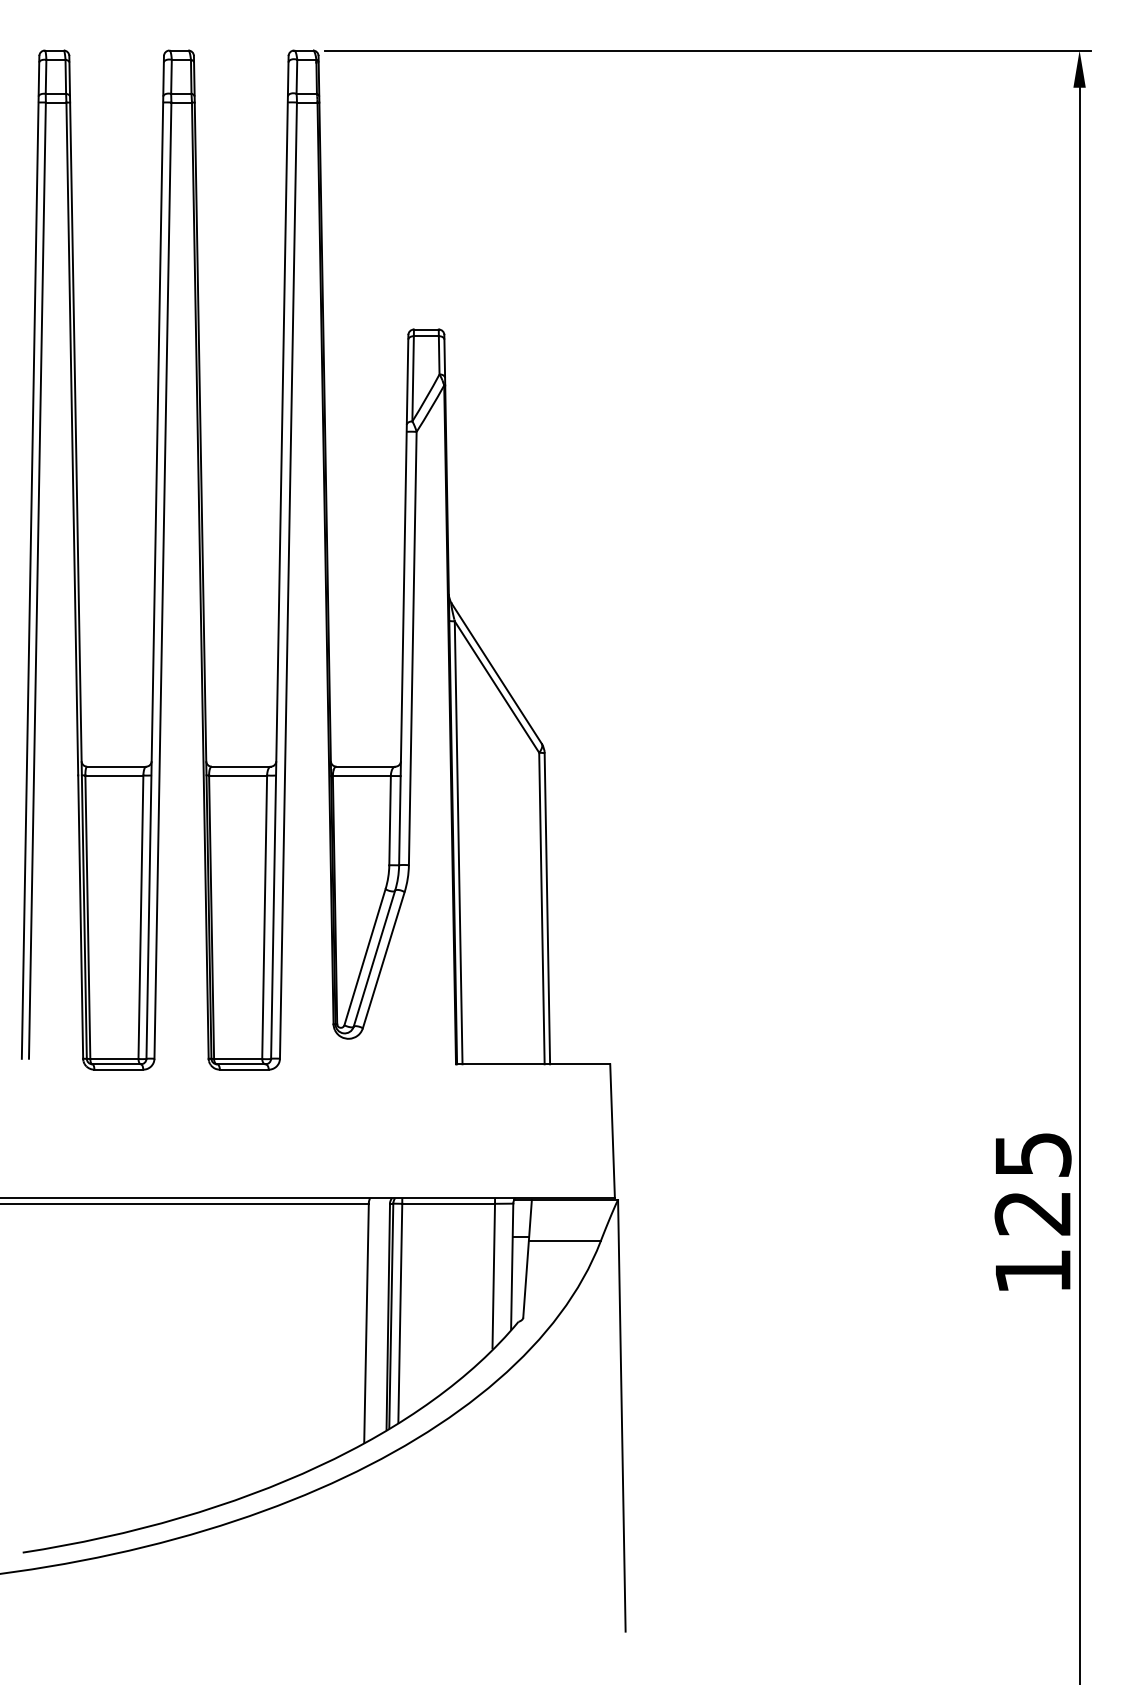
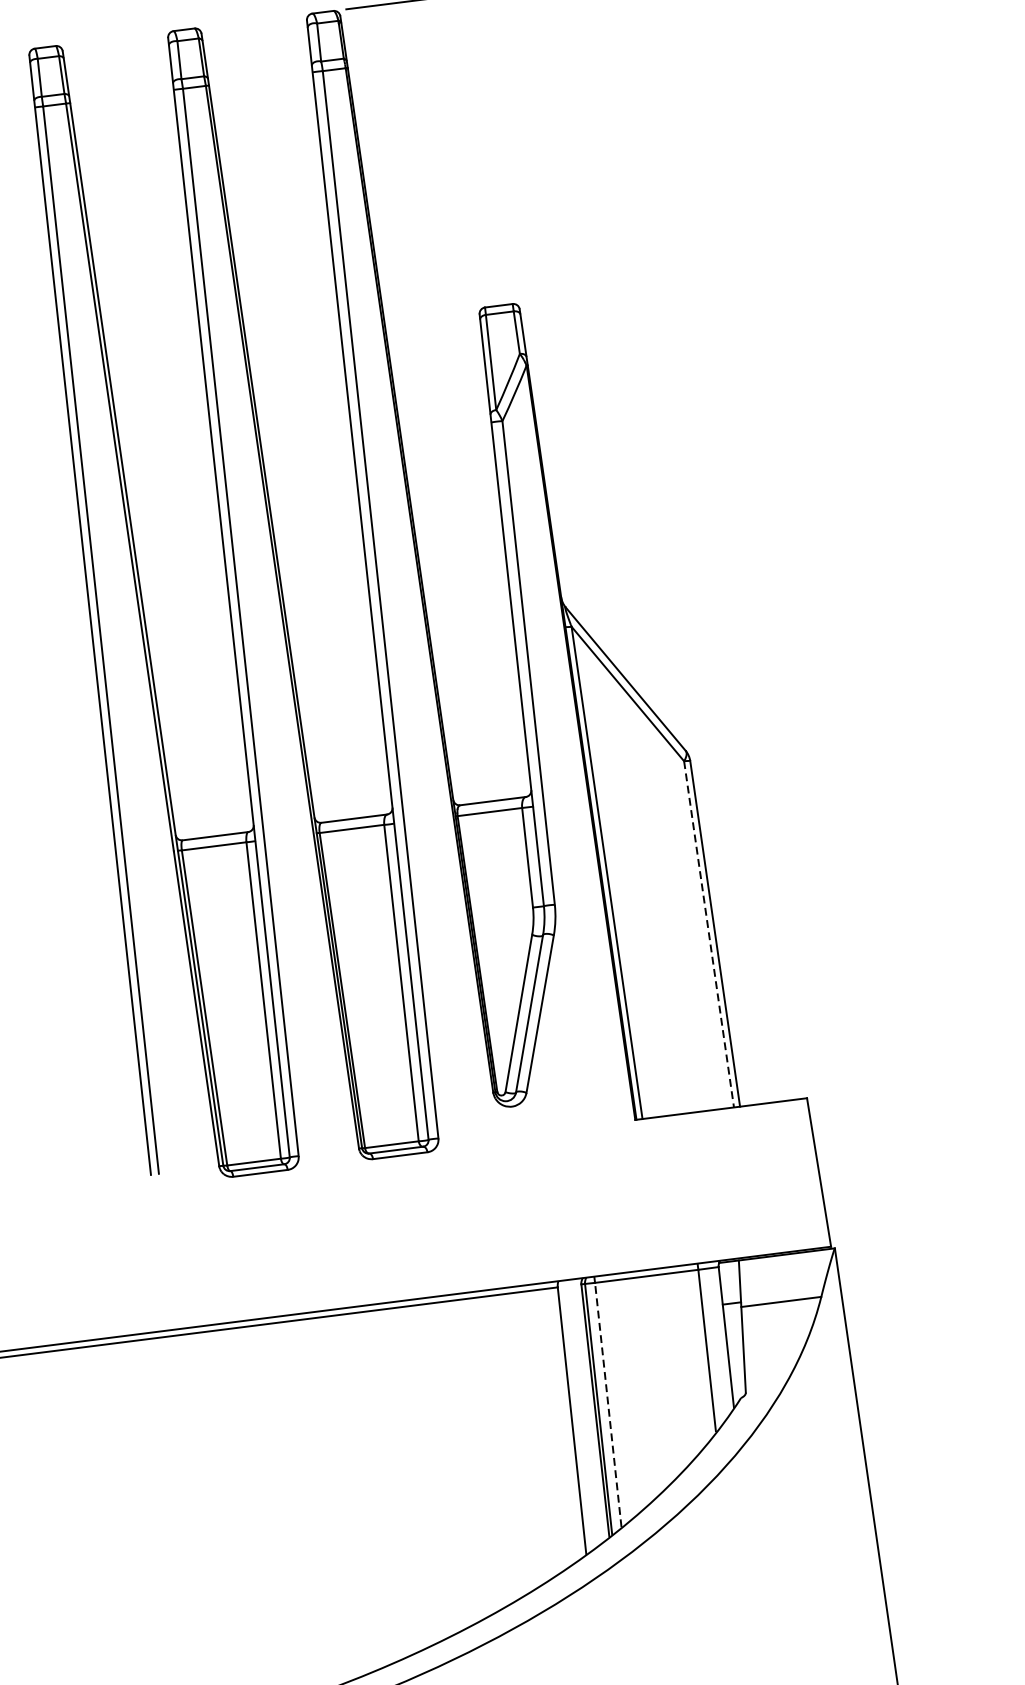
line: (541, 908) -> (708, 934), solid -> dashed
line: (400, 1312) -> (608, 1404), solid -> dashed

